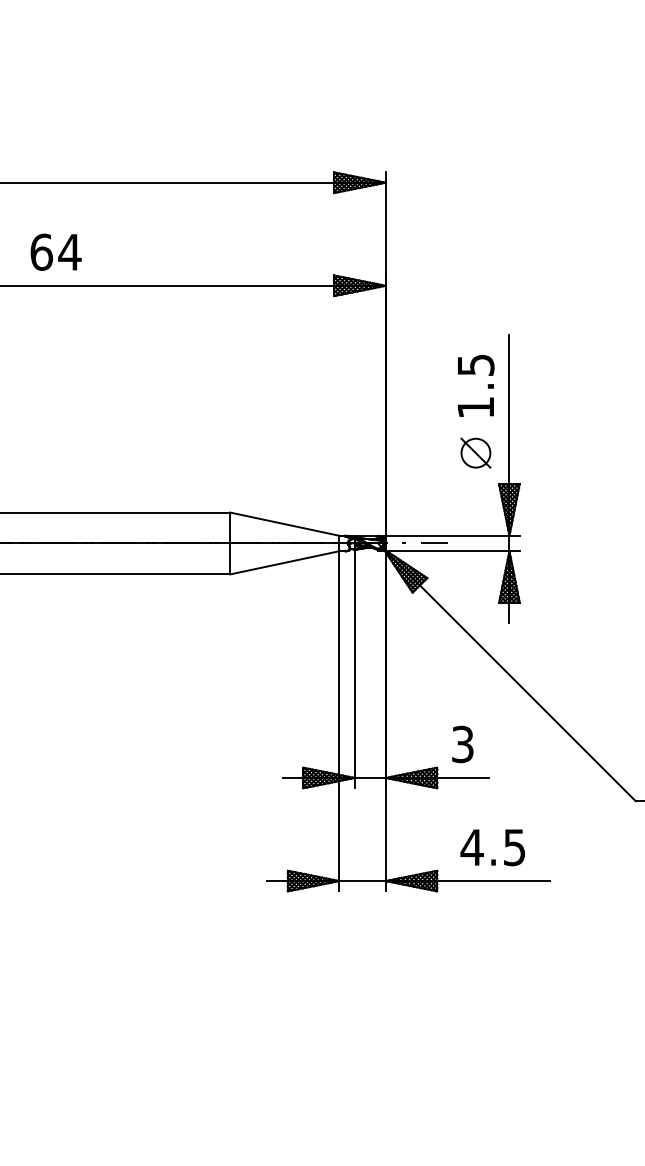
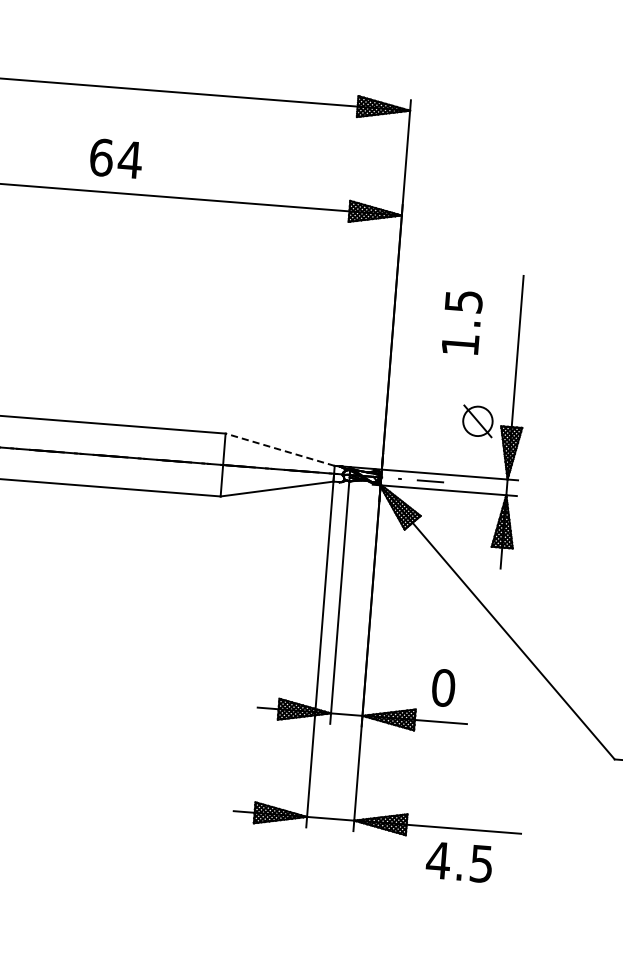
text: (55, 251) -> (115, 157), moved
text: (476, 385) -> (462, 322), moved
part: (475, 452) -> (477, 420), moved
line: (284, 524) -> (279, 450), solid -> dashed
text: (462, 744) -> (443, 687), 3 -> 0
text: (492, 847) -> (459, 862), moved

